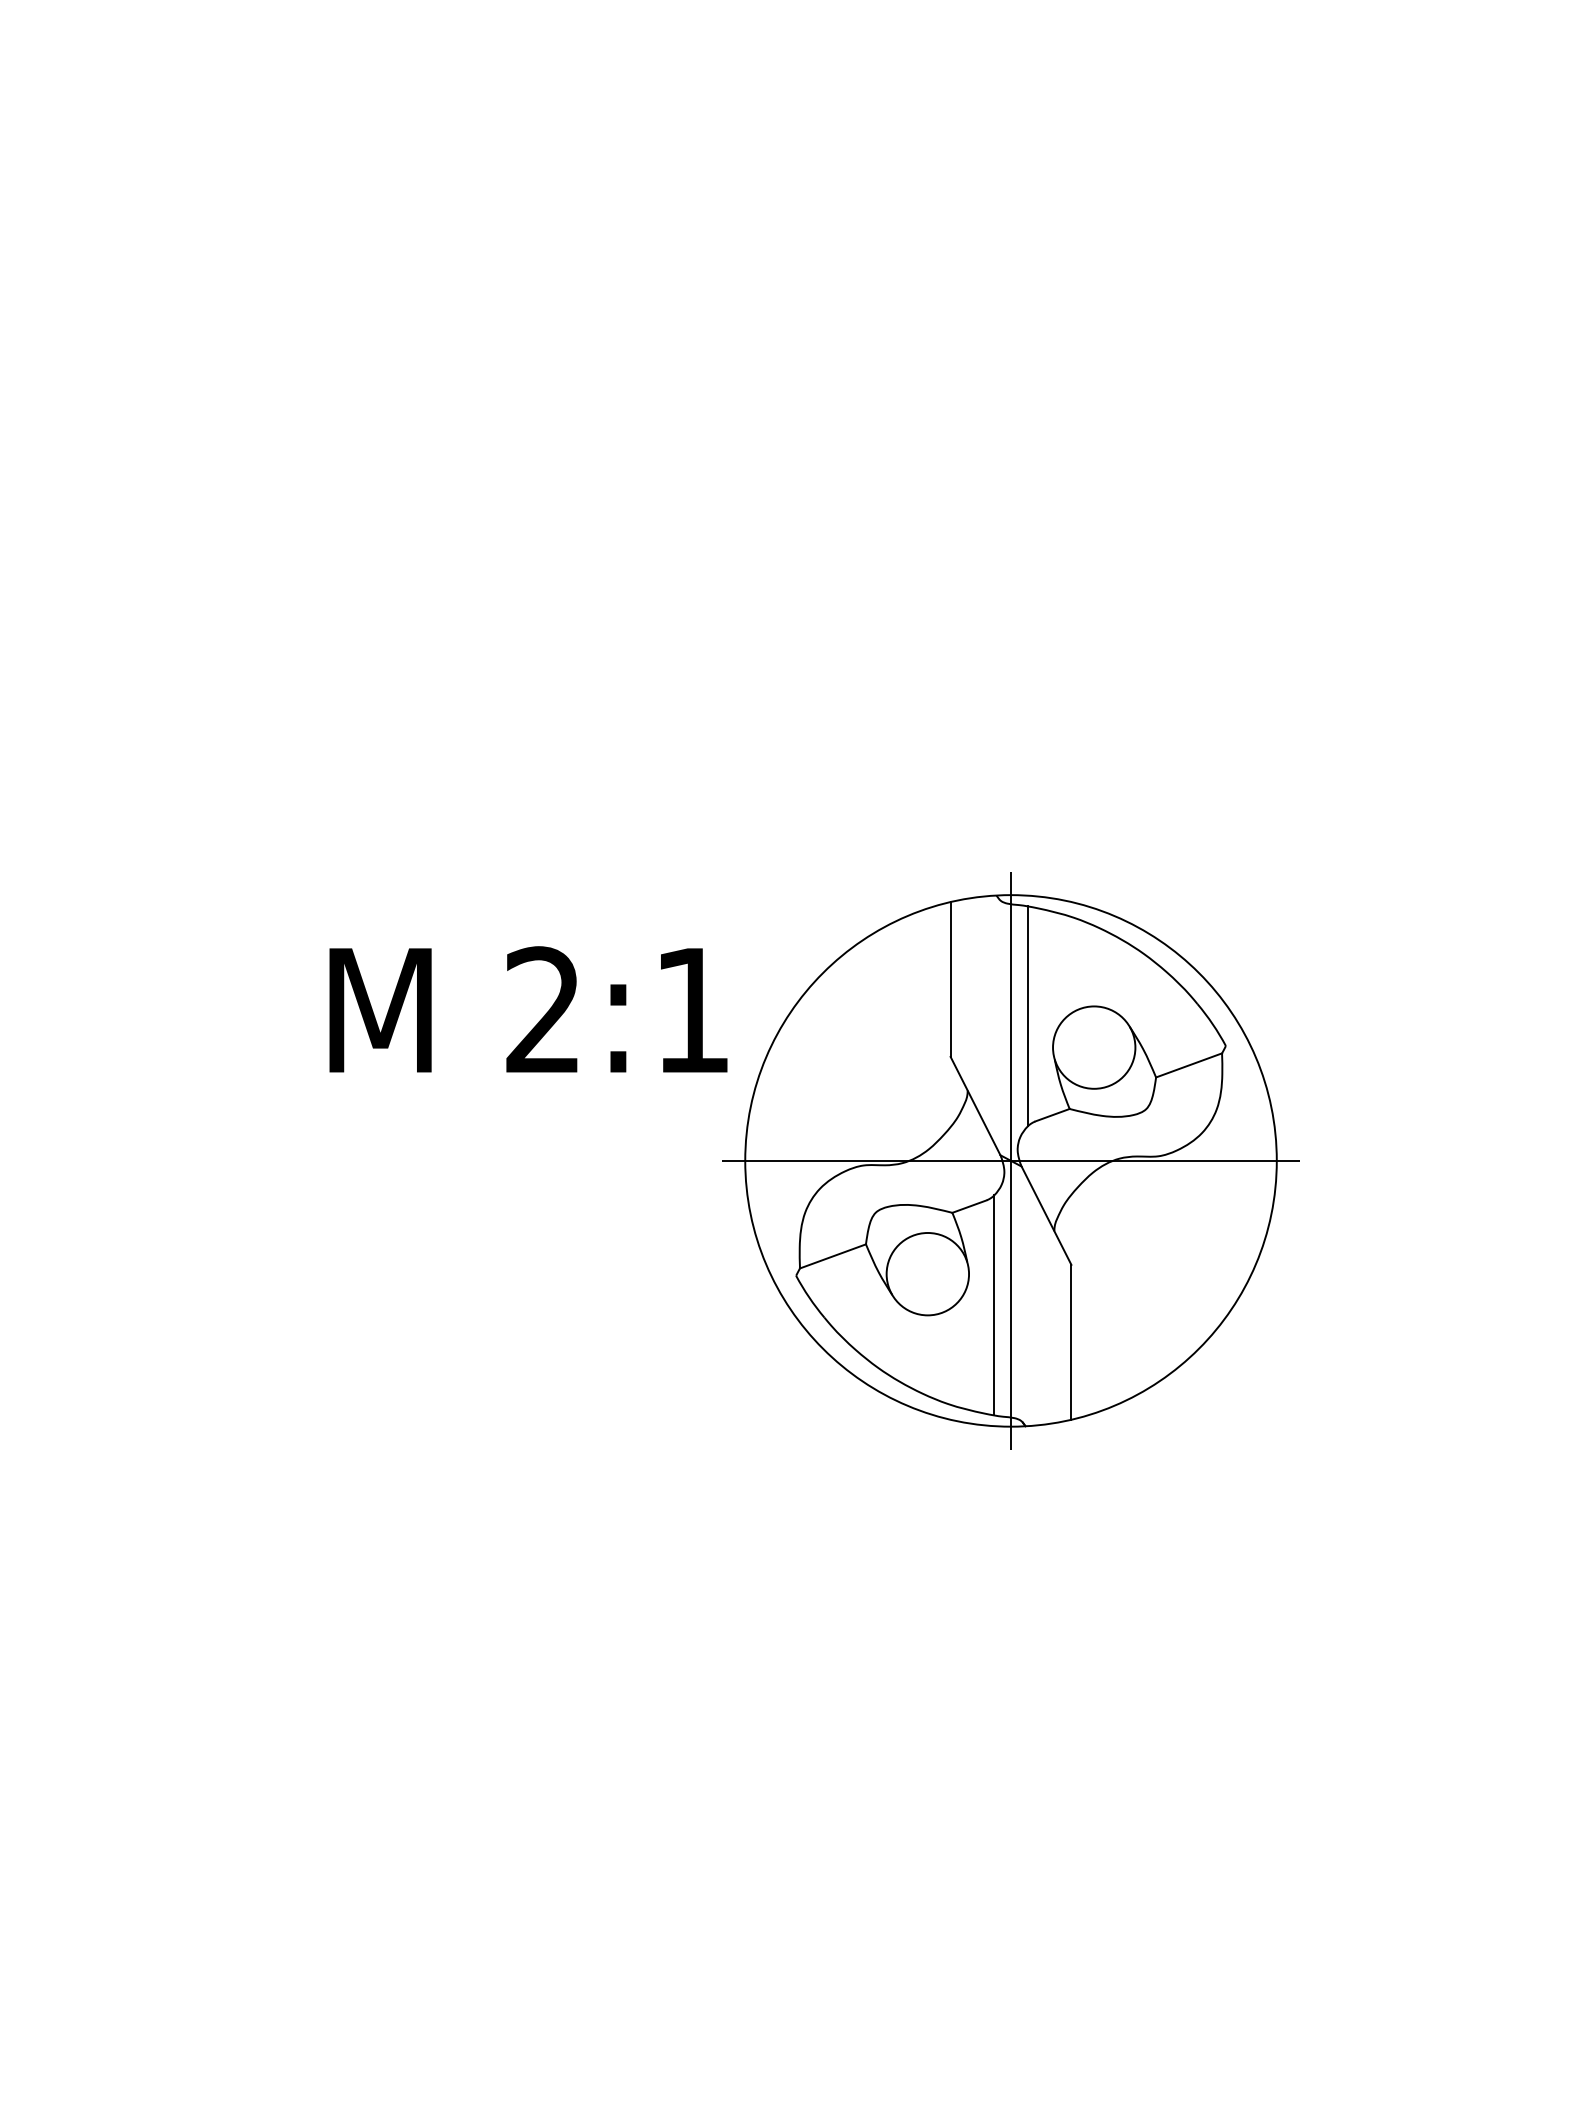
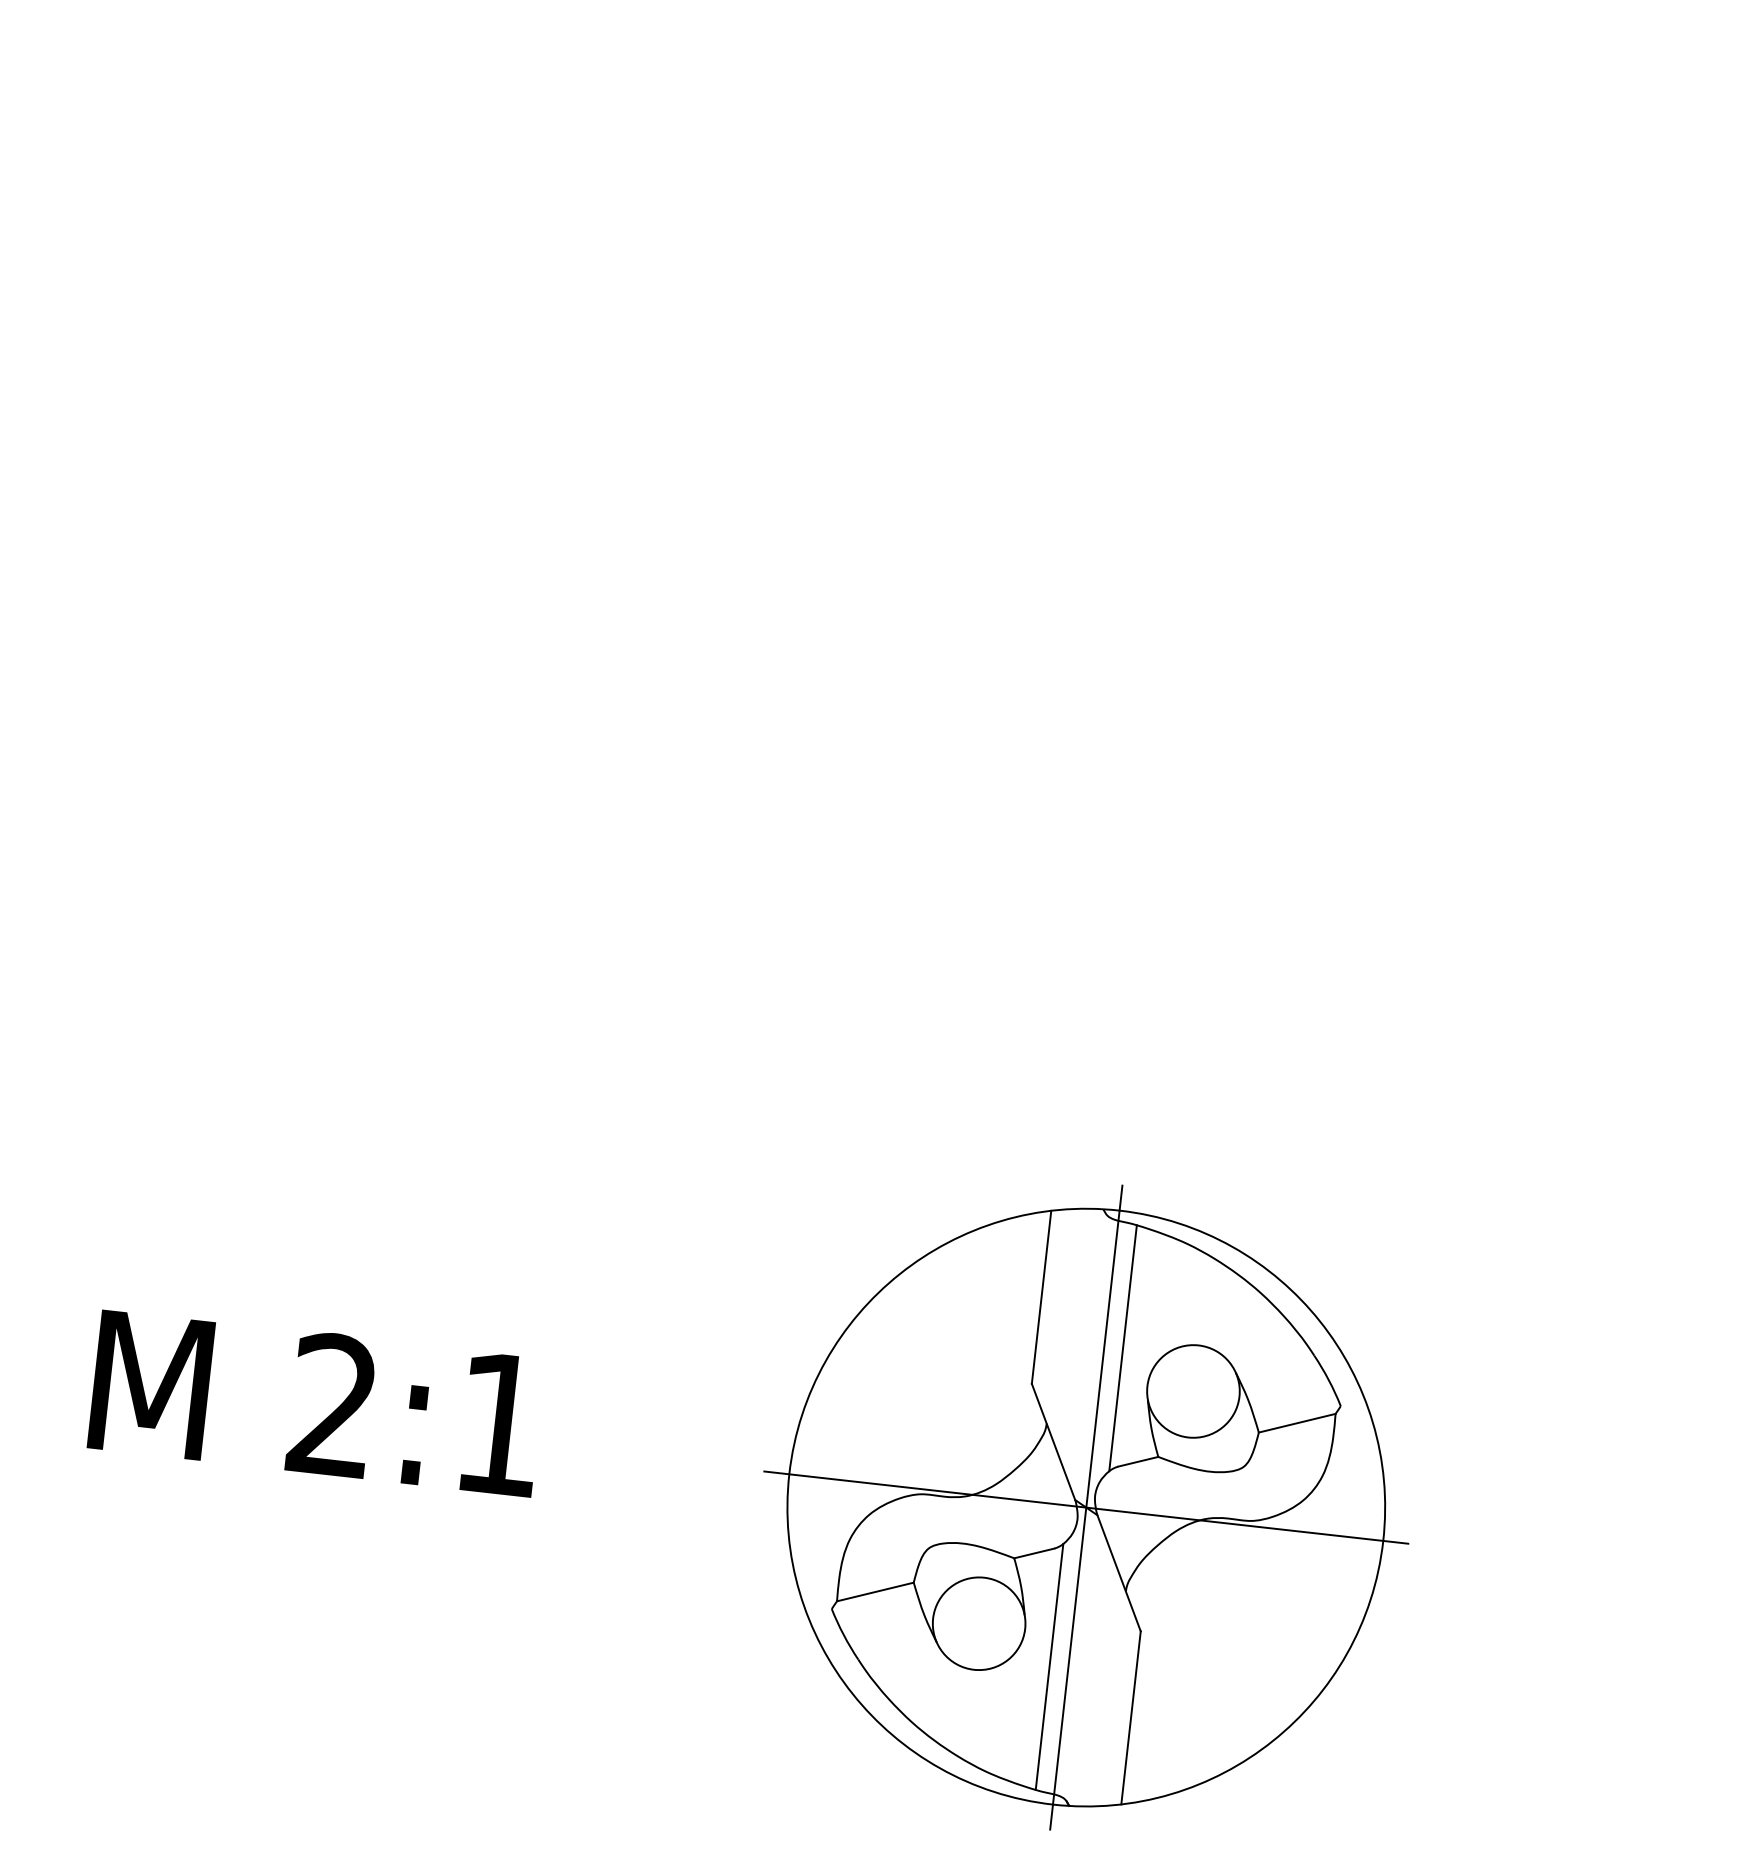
text: (528, 1009) -> (316, 1402), moved

